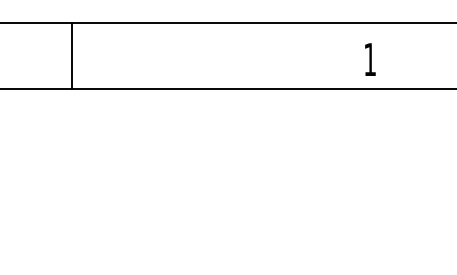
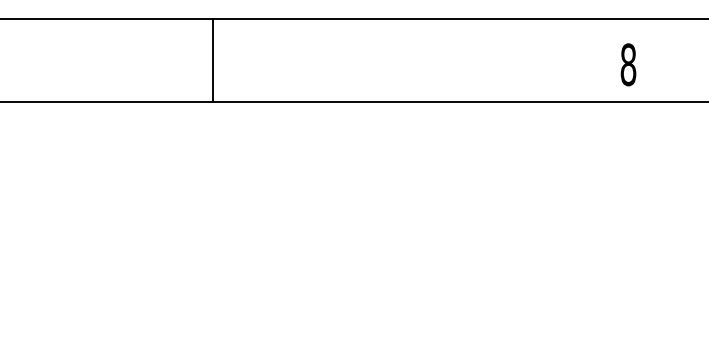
line: (72, 55) -> (212, 59), moved
text: (370, 59) -> (628, 64), 1 -> 8

